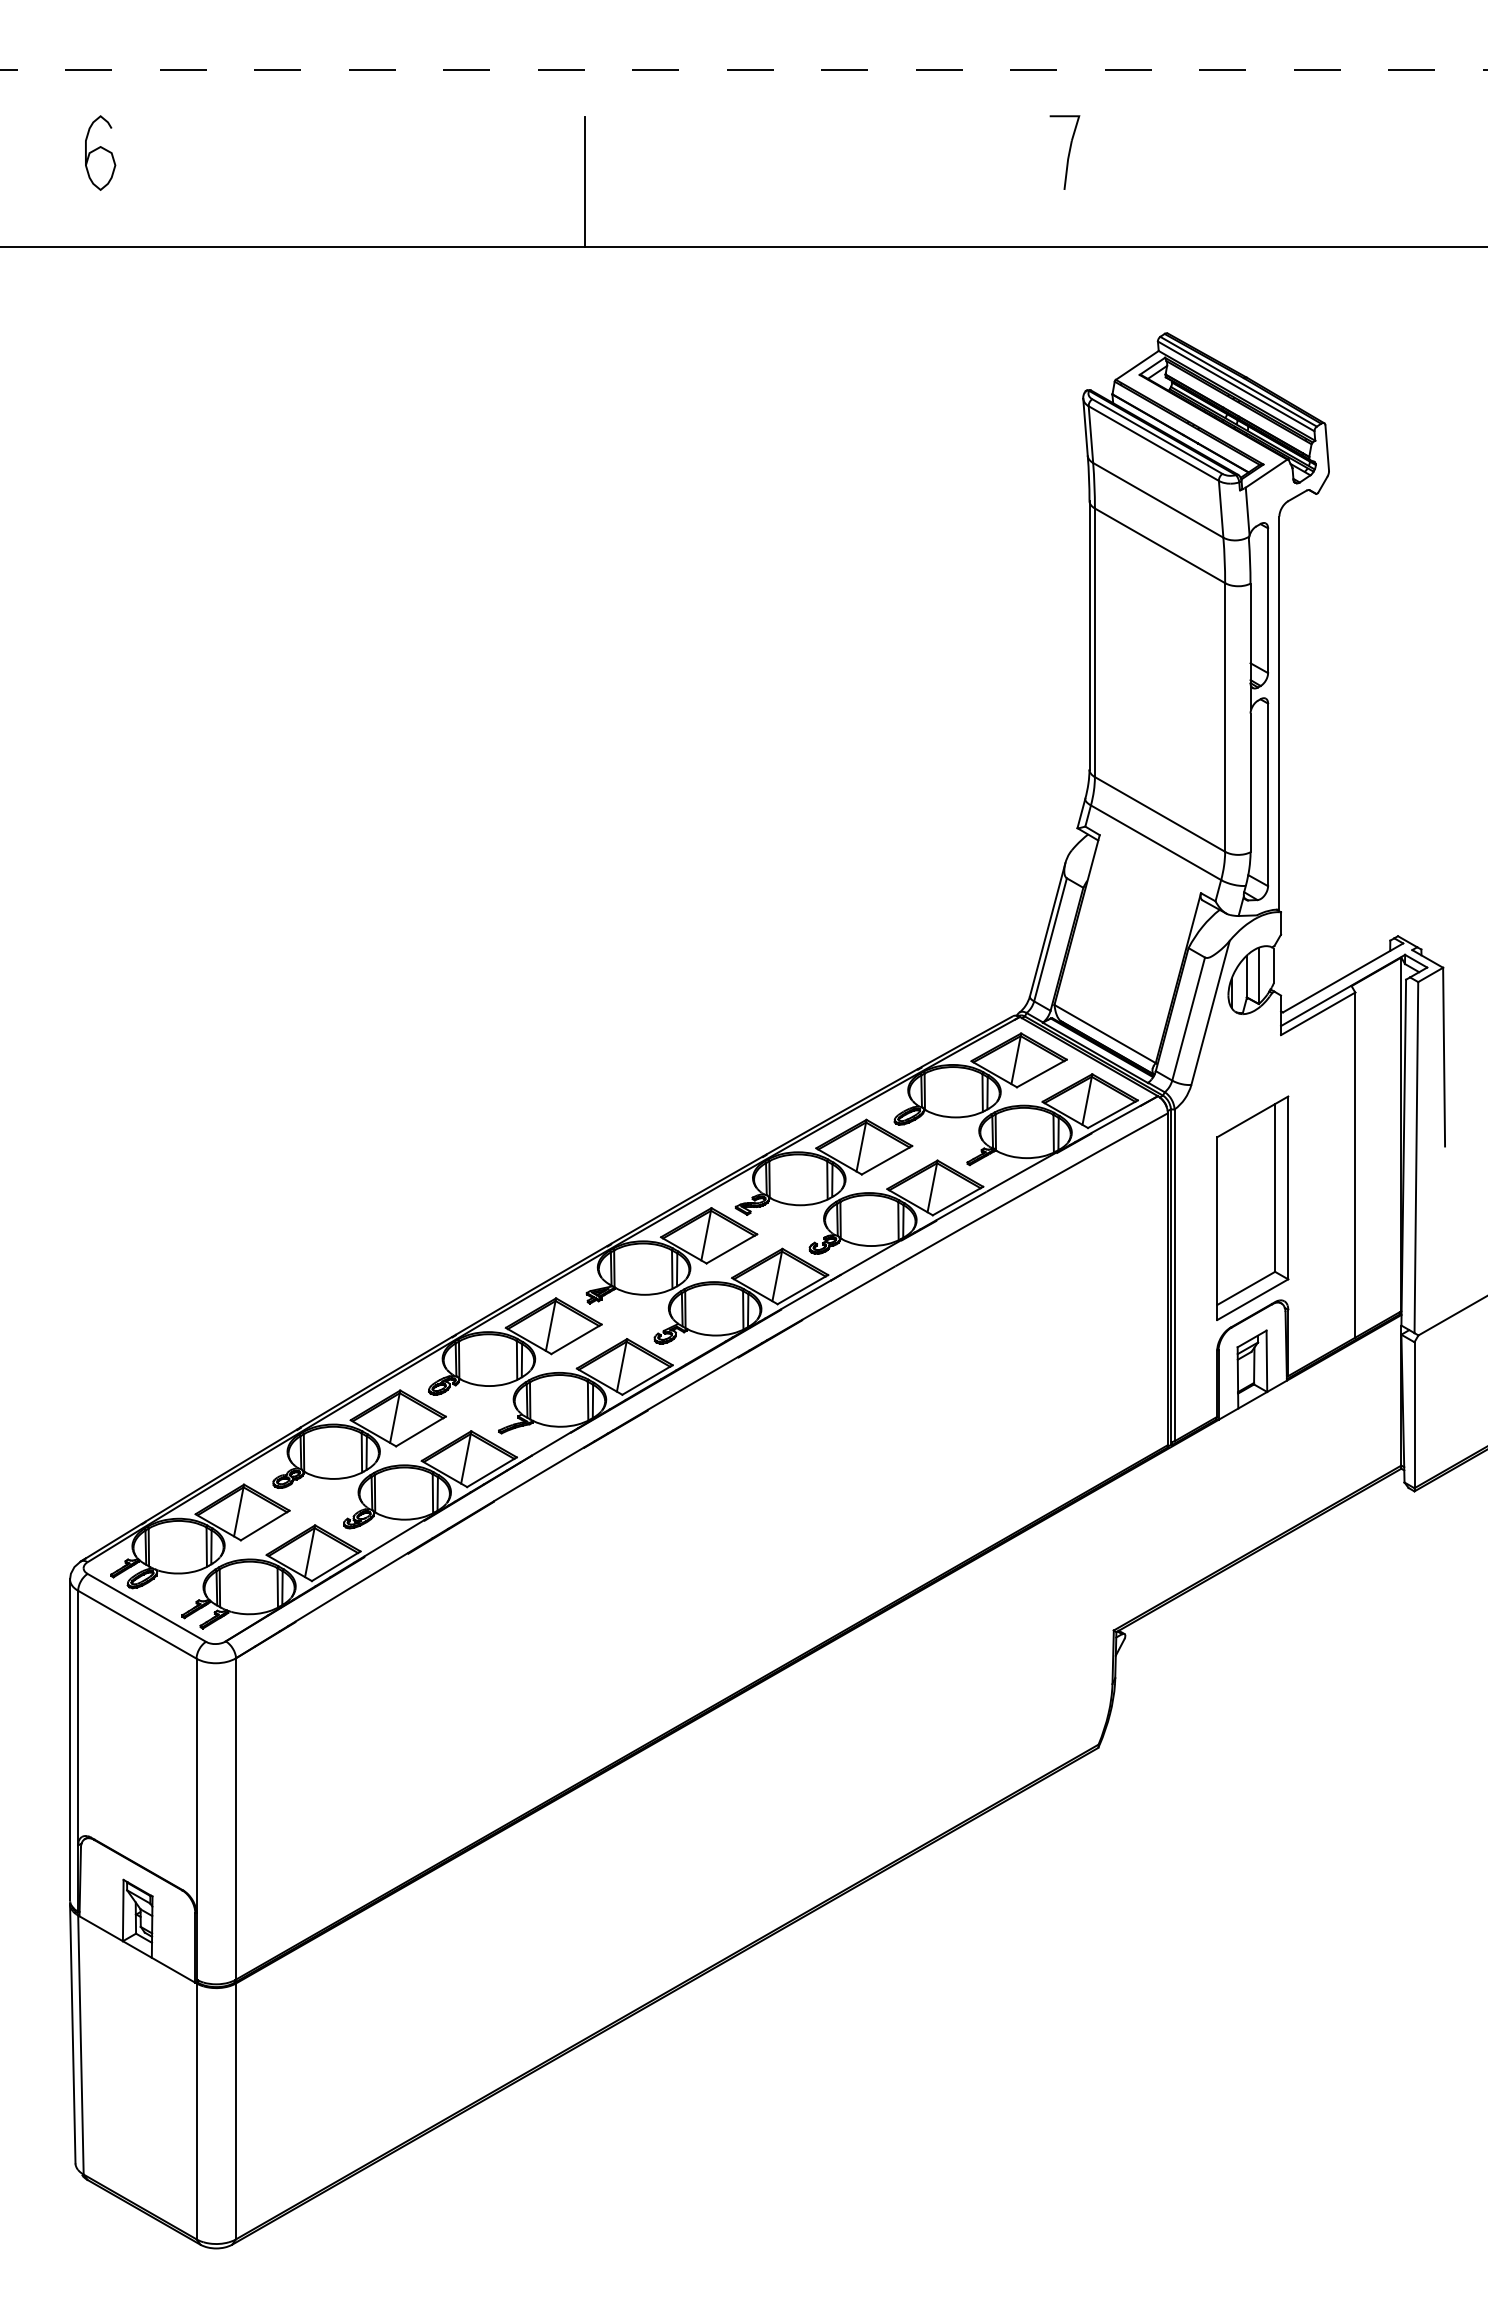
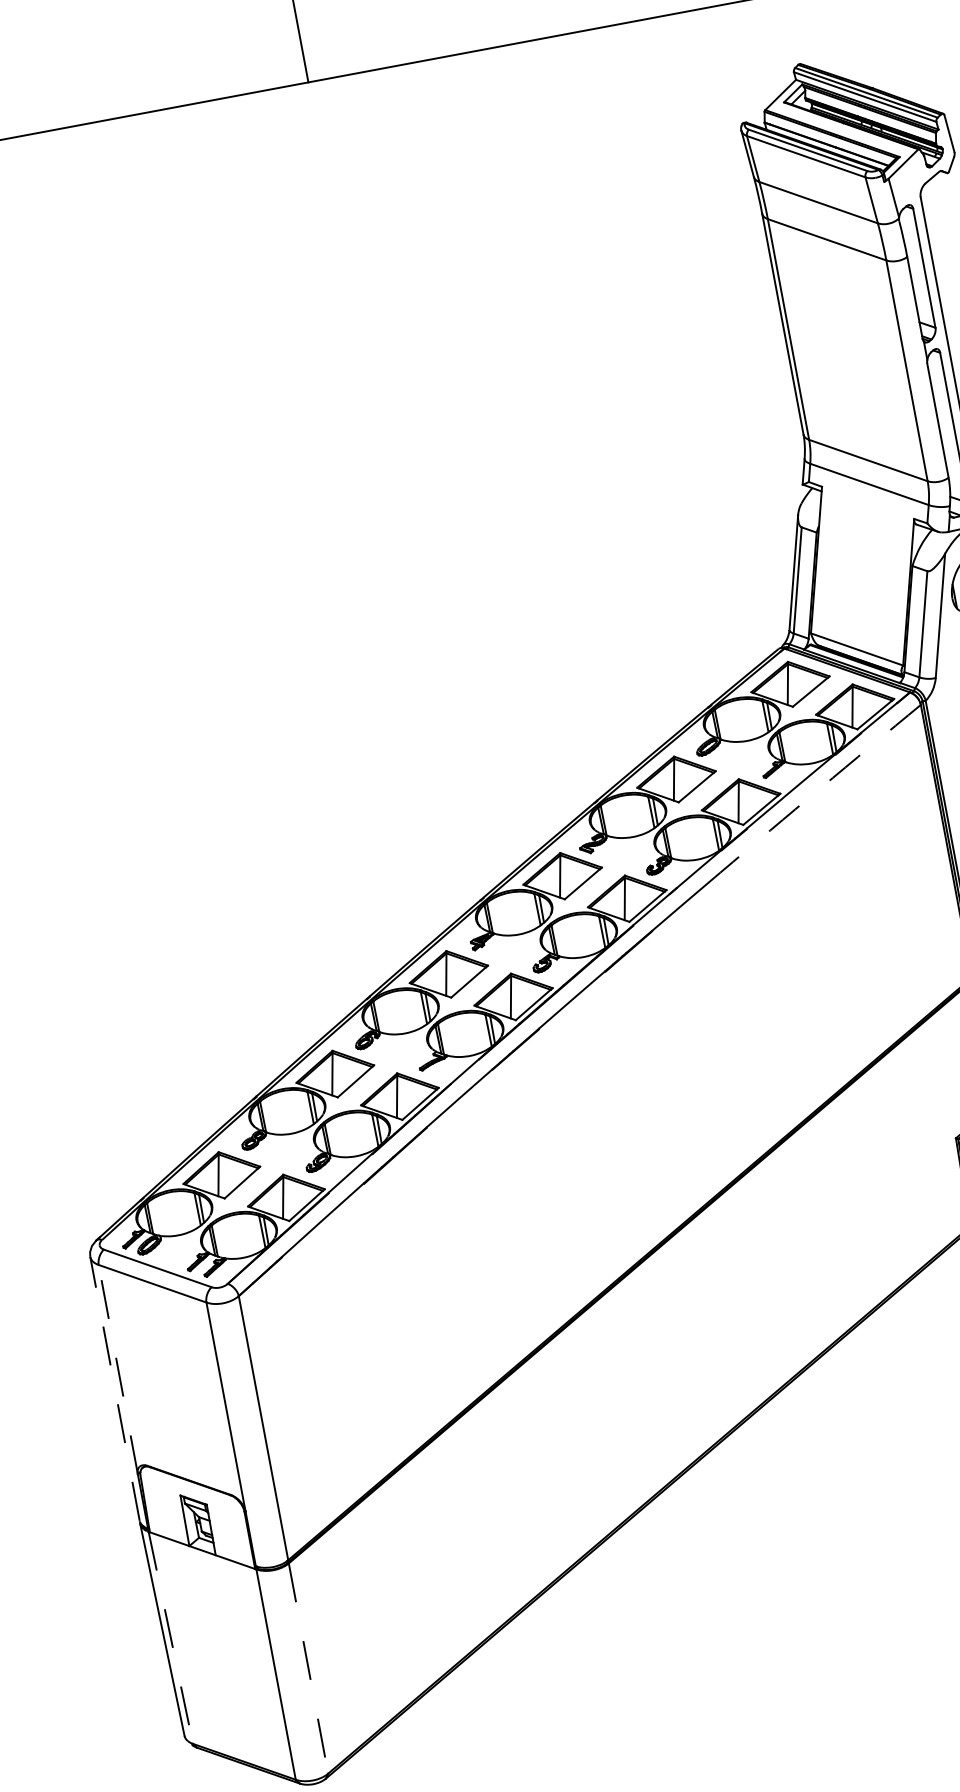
arc: (1031, 1189) -> (820, 788), solid -> dashed
line: (78, 1717) -> (118, 1369), solid -> dashed
line: (70, 1739) -> (115, 1388), solid -> dashed
line: (80, 2045) -> (170, 1638), solid -> dashed
line: (236, 2111) -> (308, 1668), solid -> dashed

